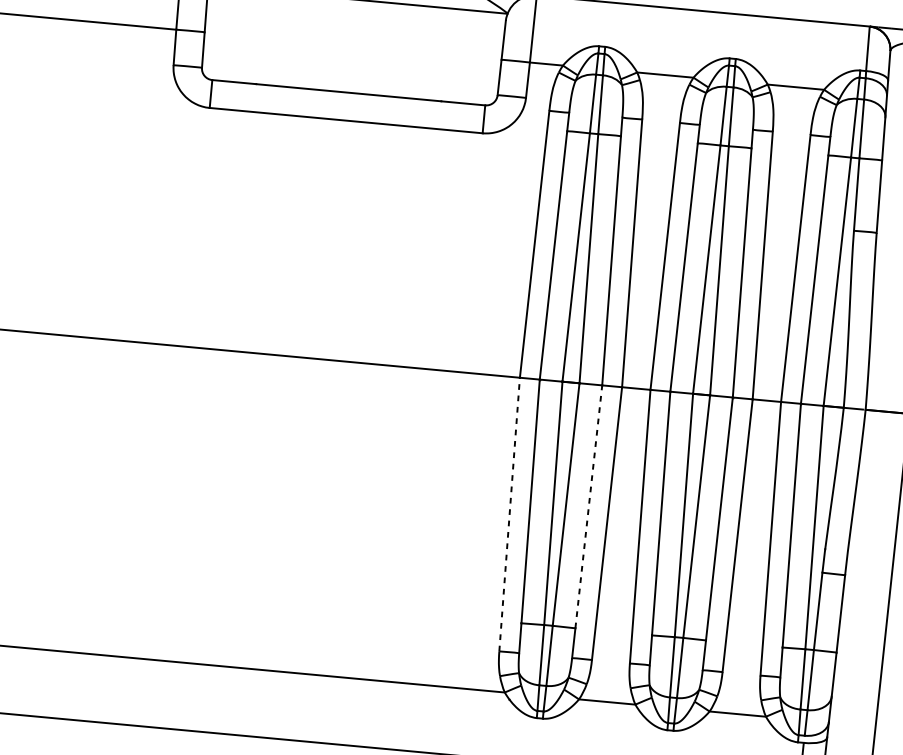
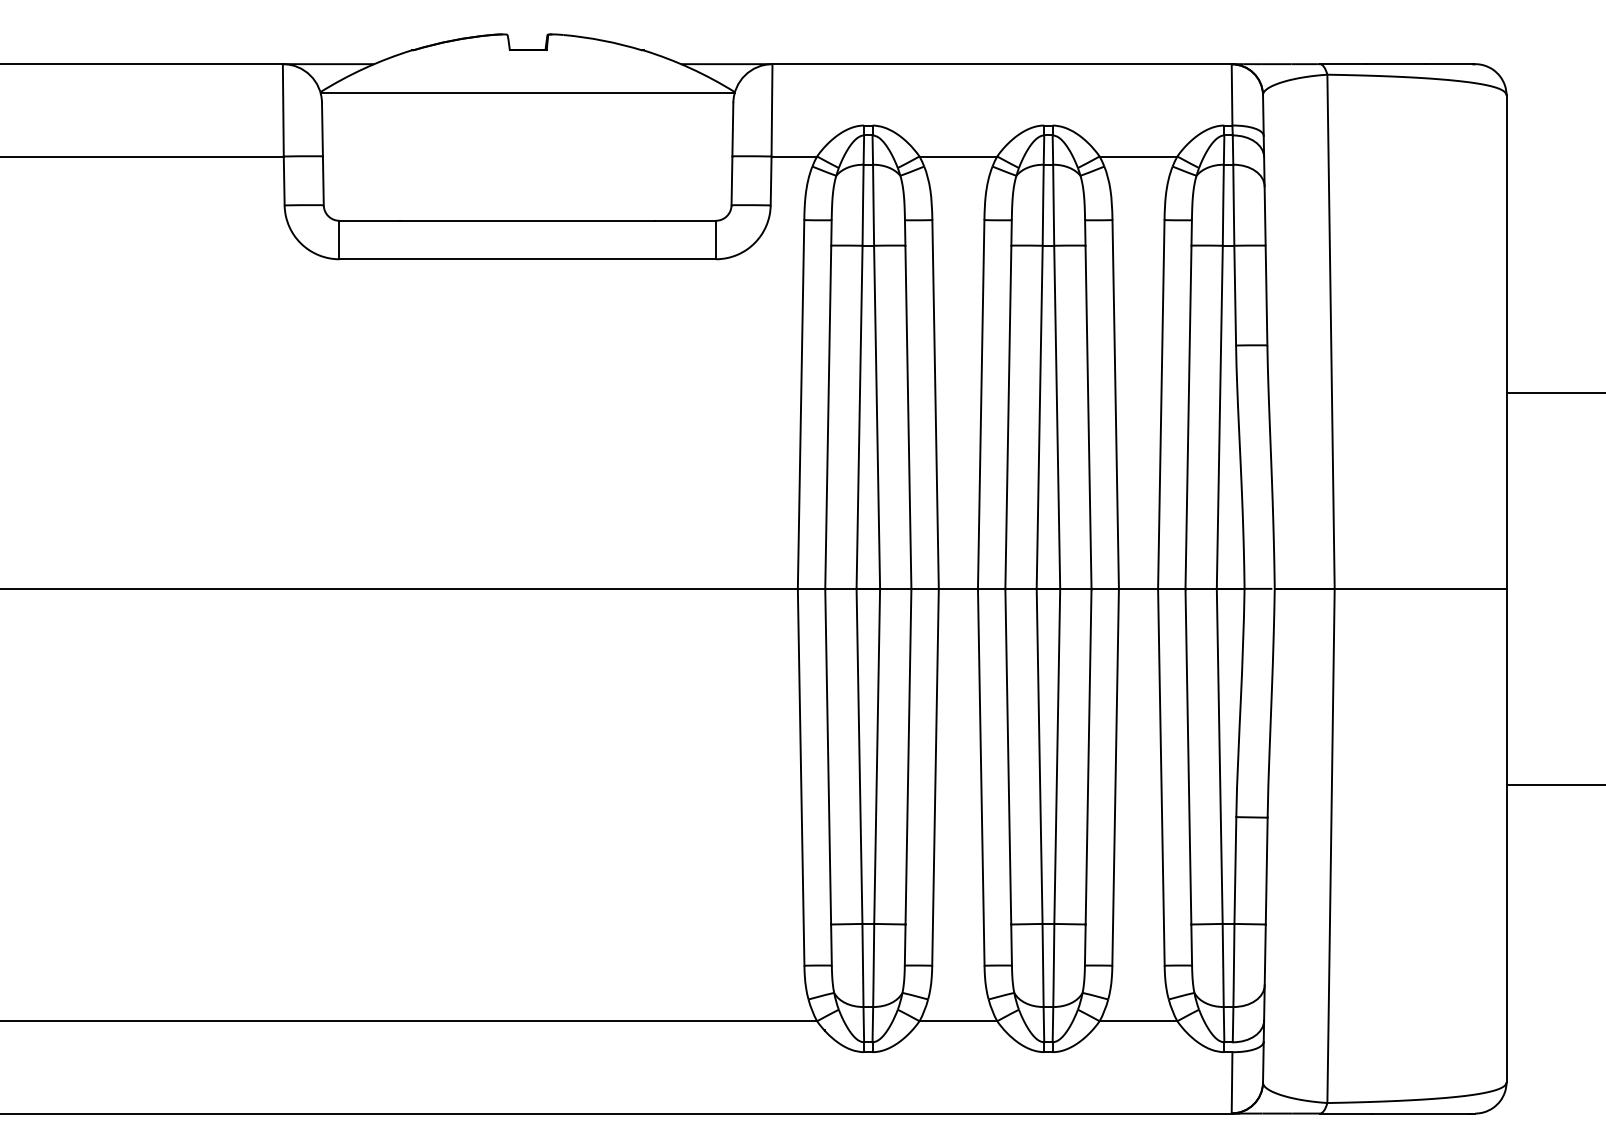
line: (588, 506) -> (908, 756), dashed -> solid
line: (509, 514) -> (801, 776), dashed -> solid

